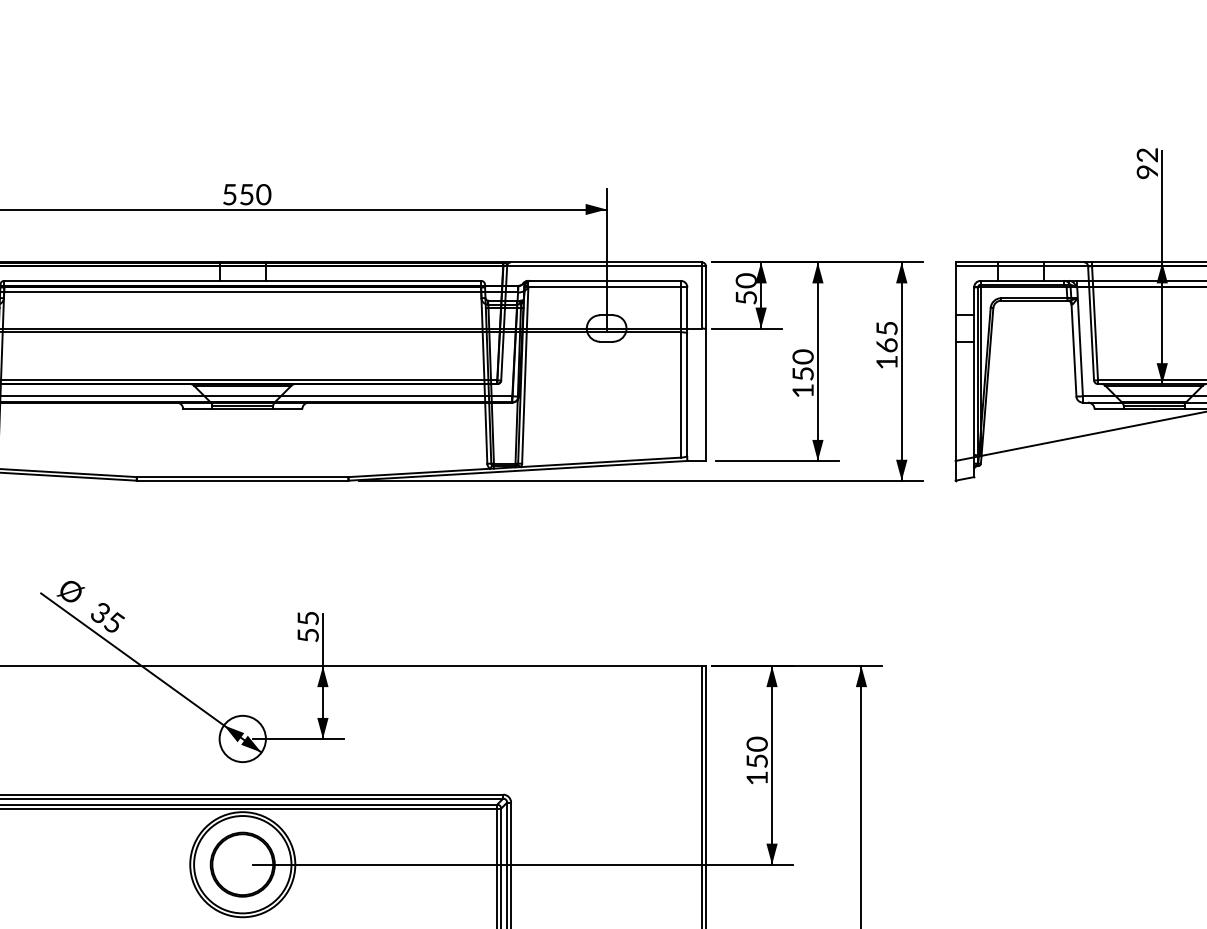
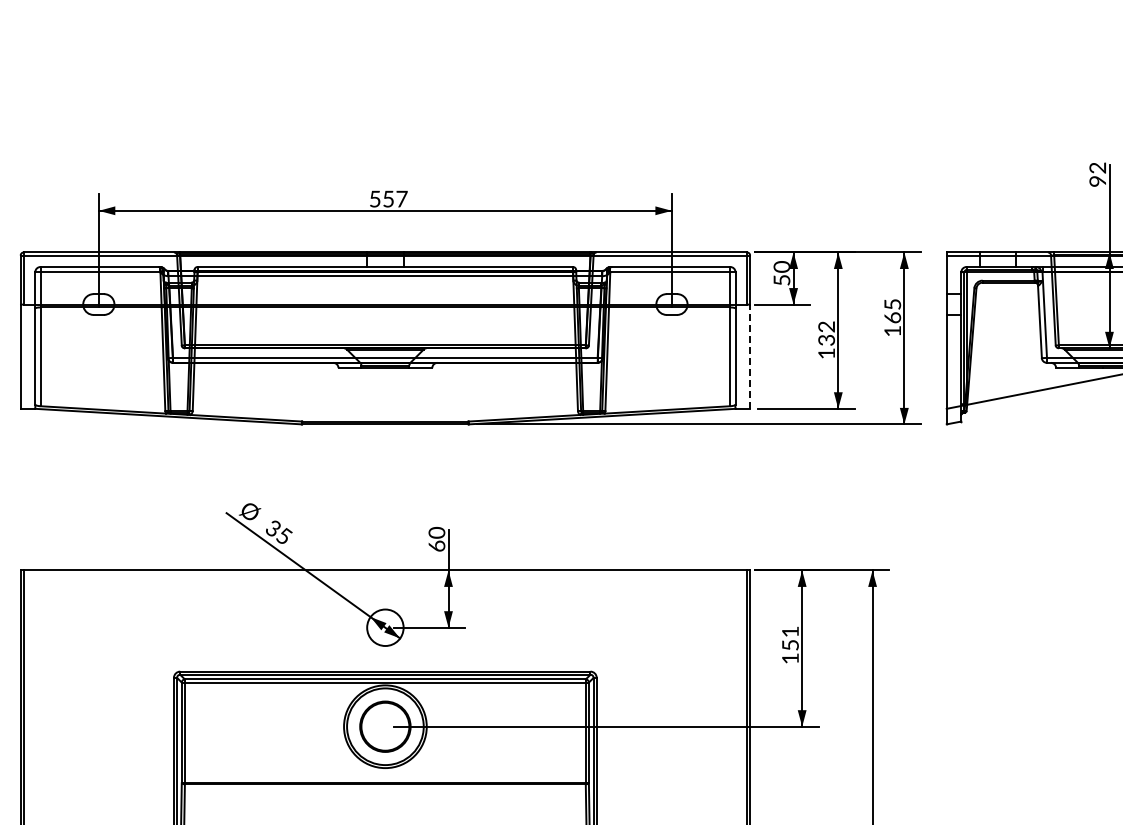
text: (263, 193) -> (401, 198), 550 -> 557
text: (802, 365) -> (826, 333), 150 -> 132
line: (706, 395) -> (750, 357), solid -> dashed
text: (307, 625) -> (436, 538), 55 -> 60
text: (757, 743) -> (790, 631), 150 -> 151

